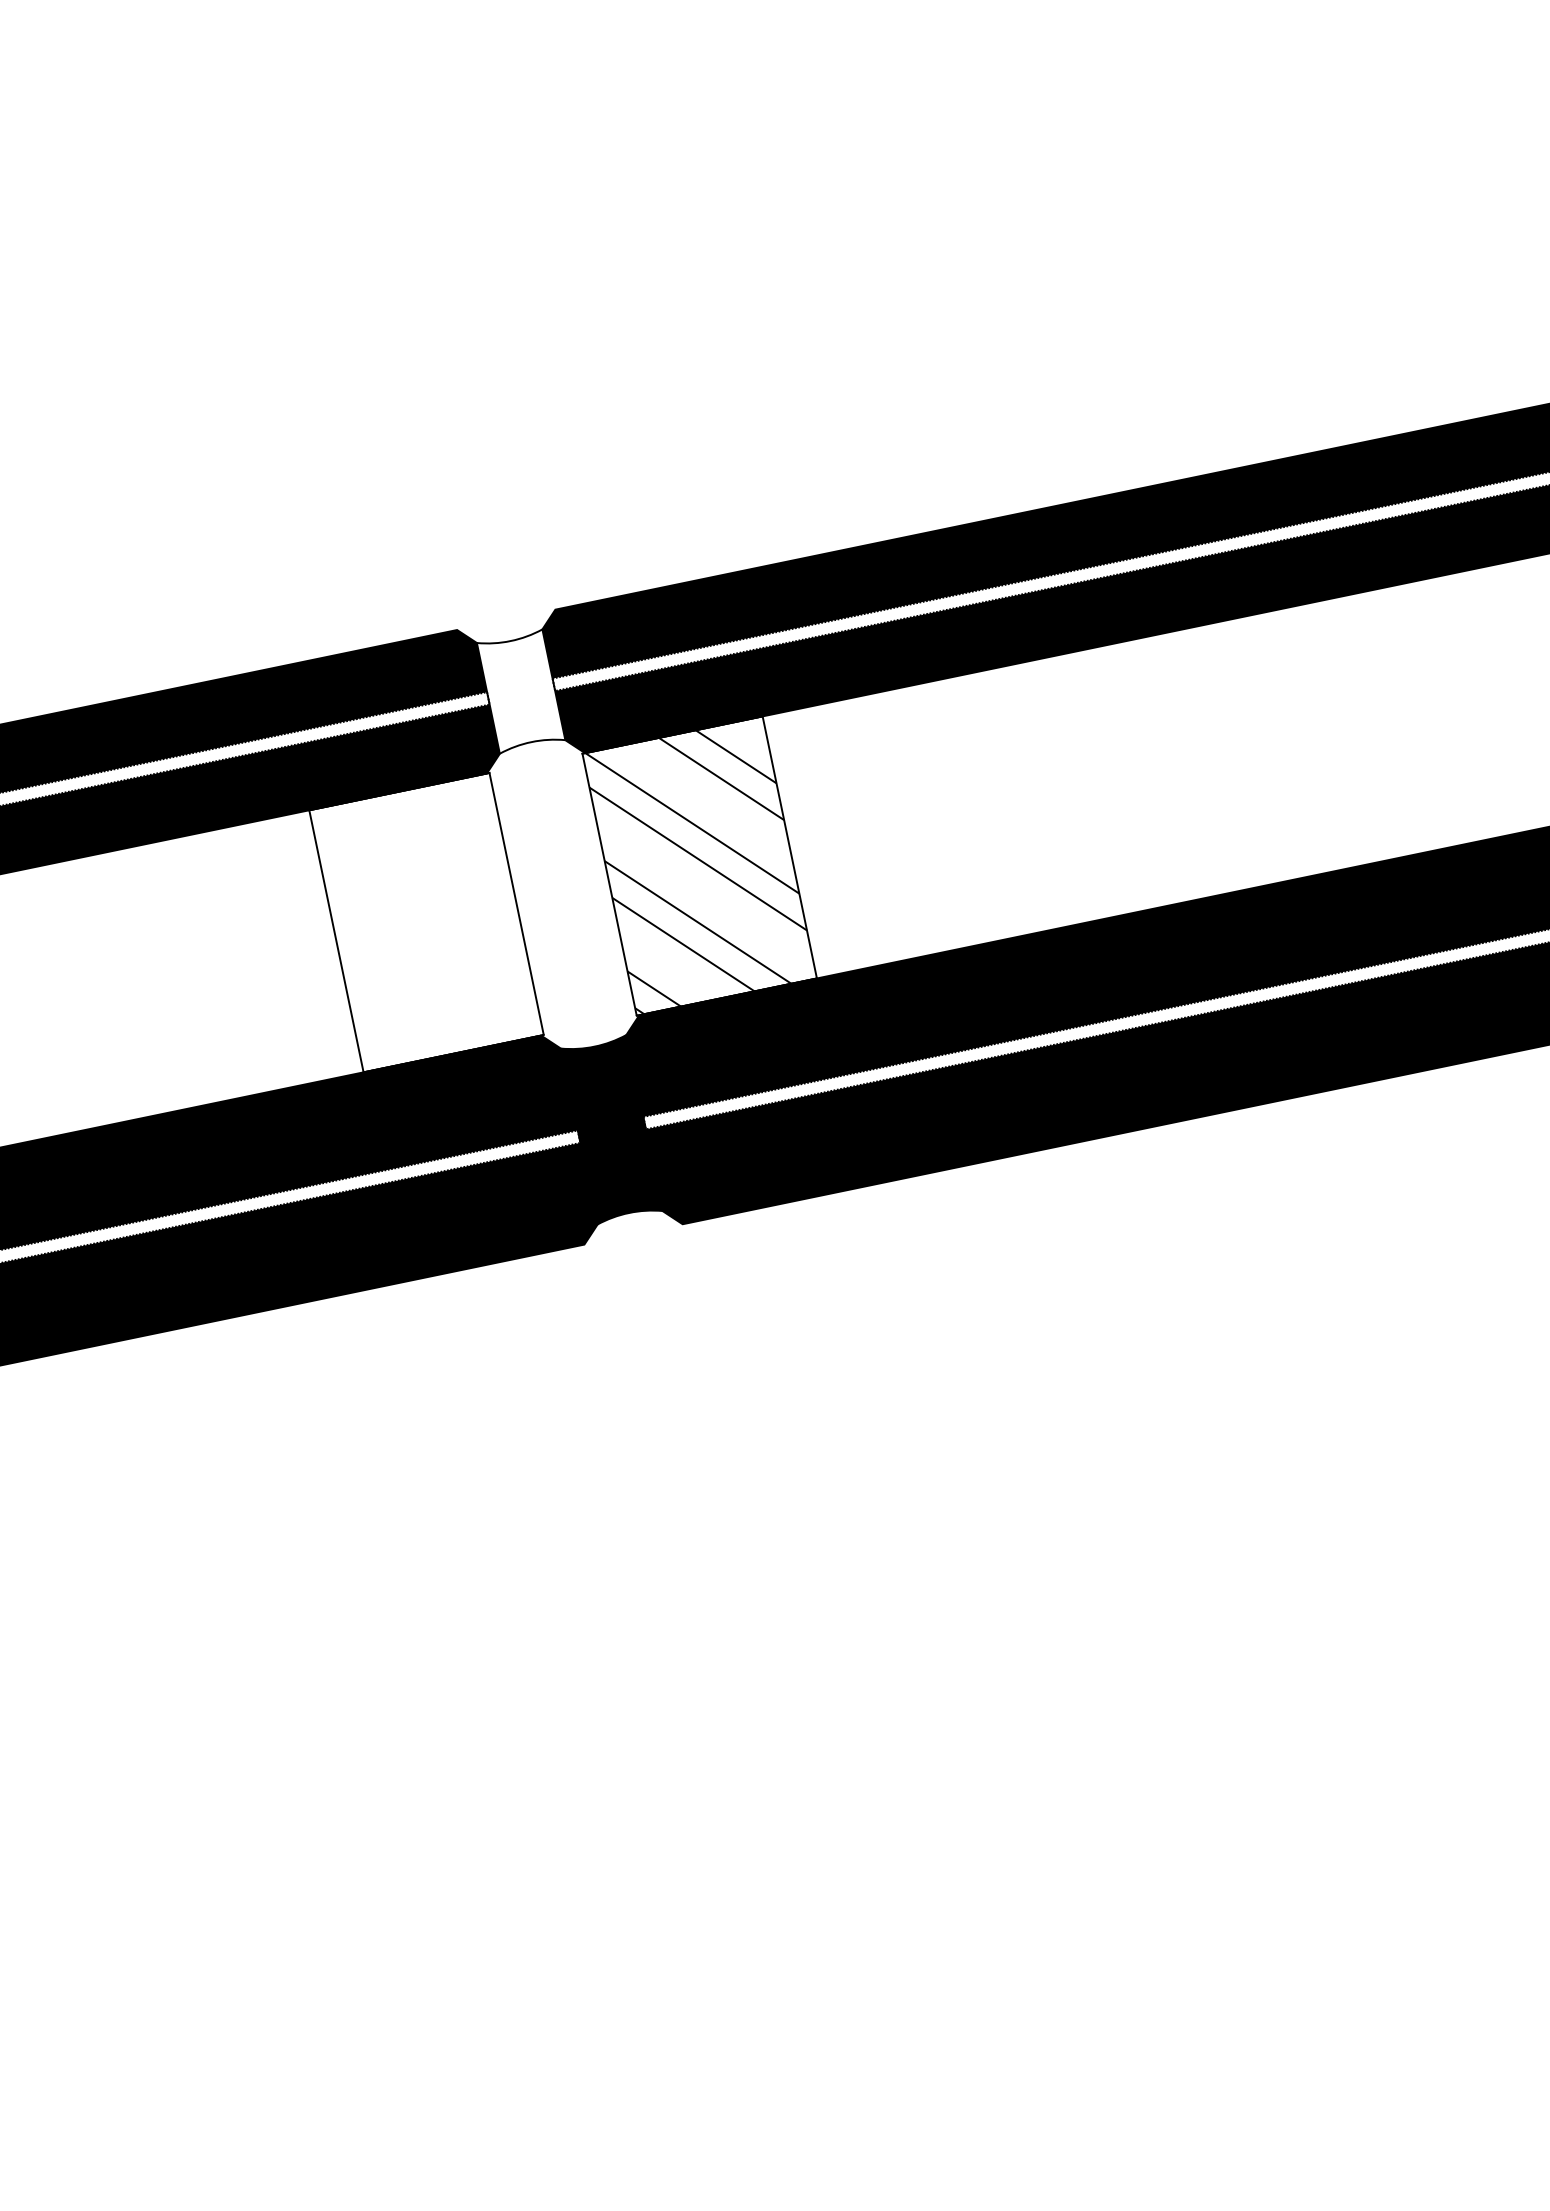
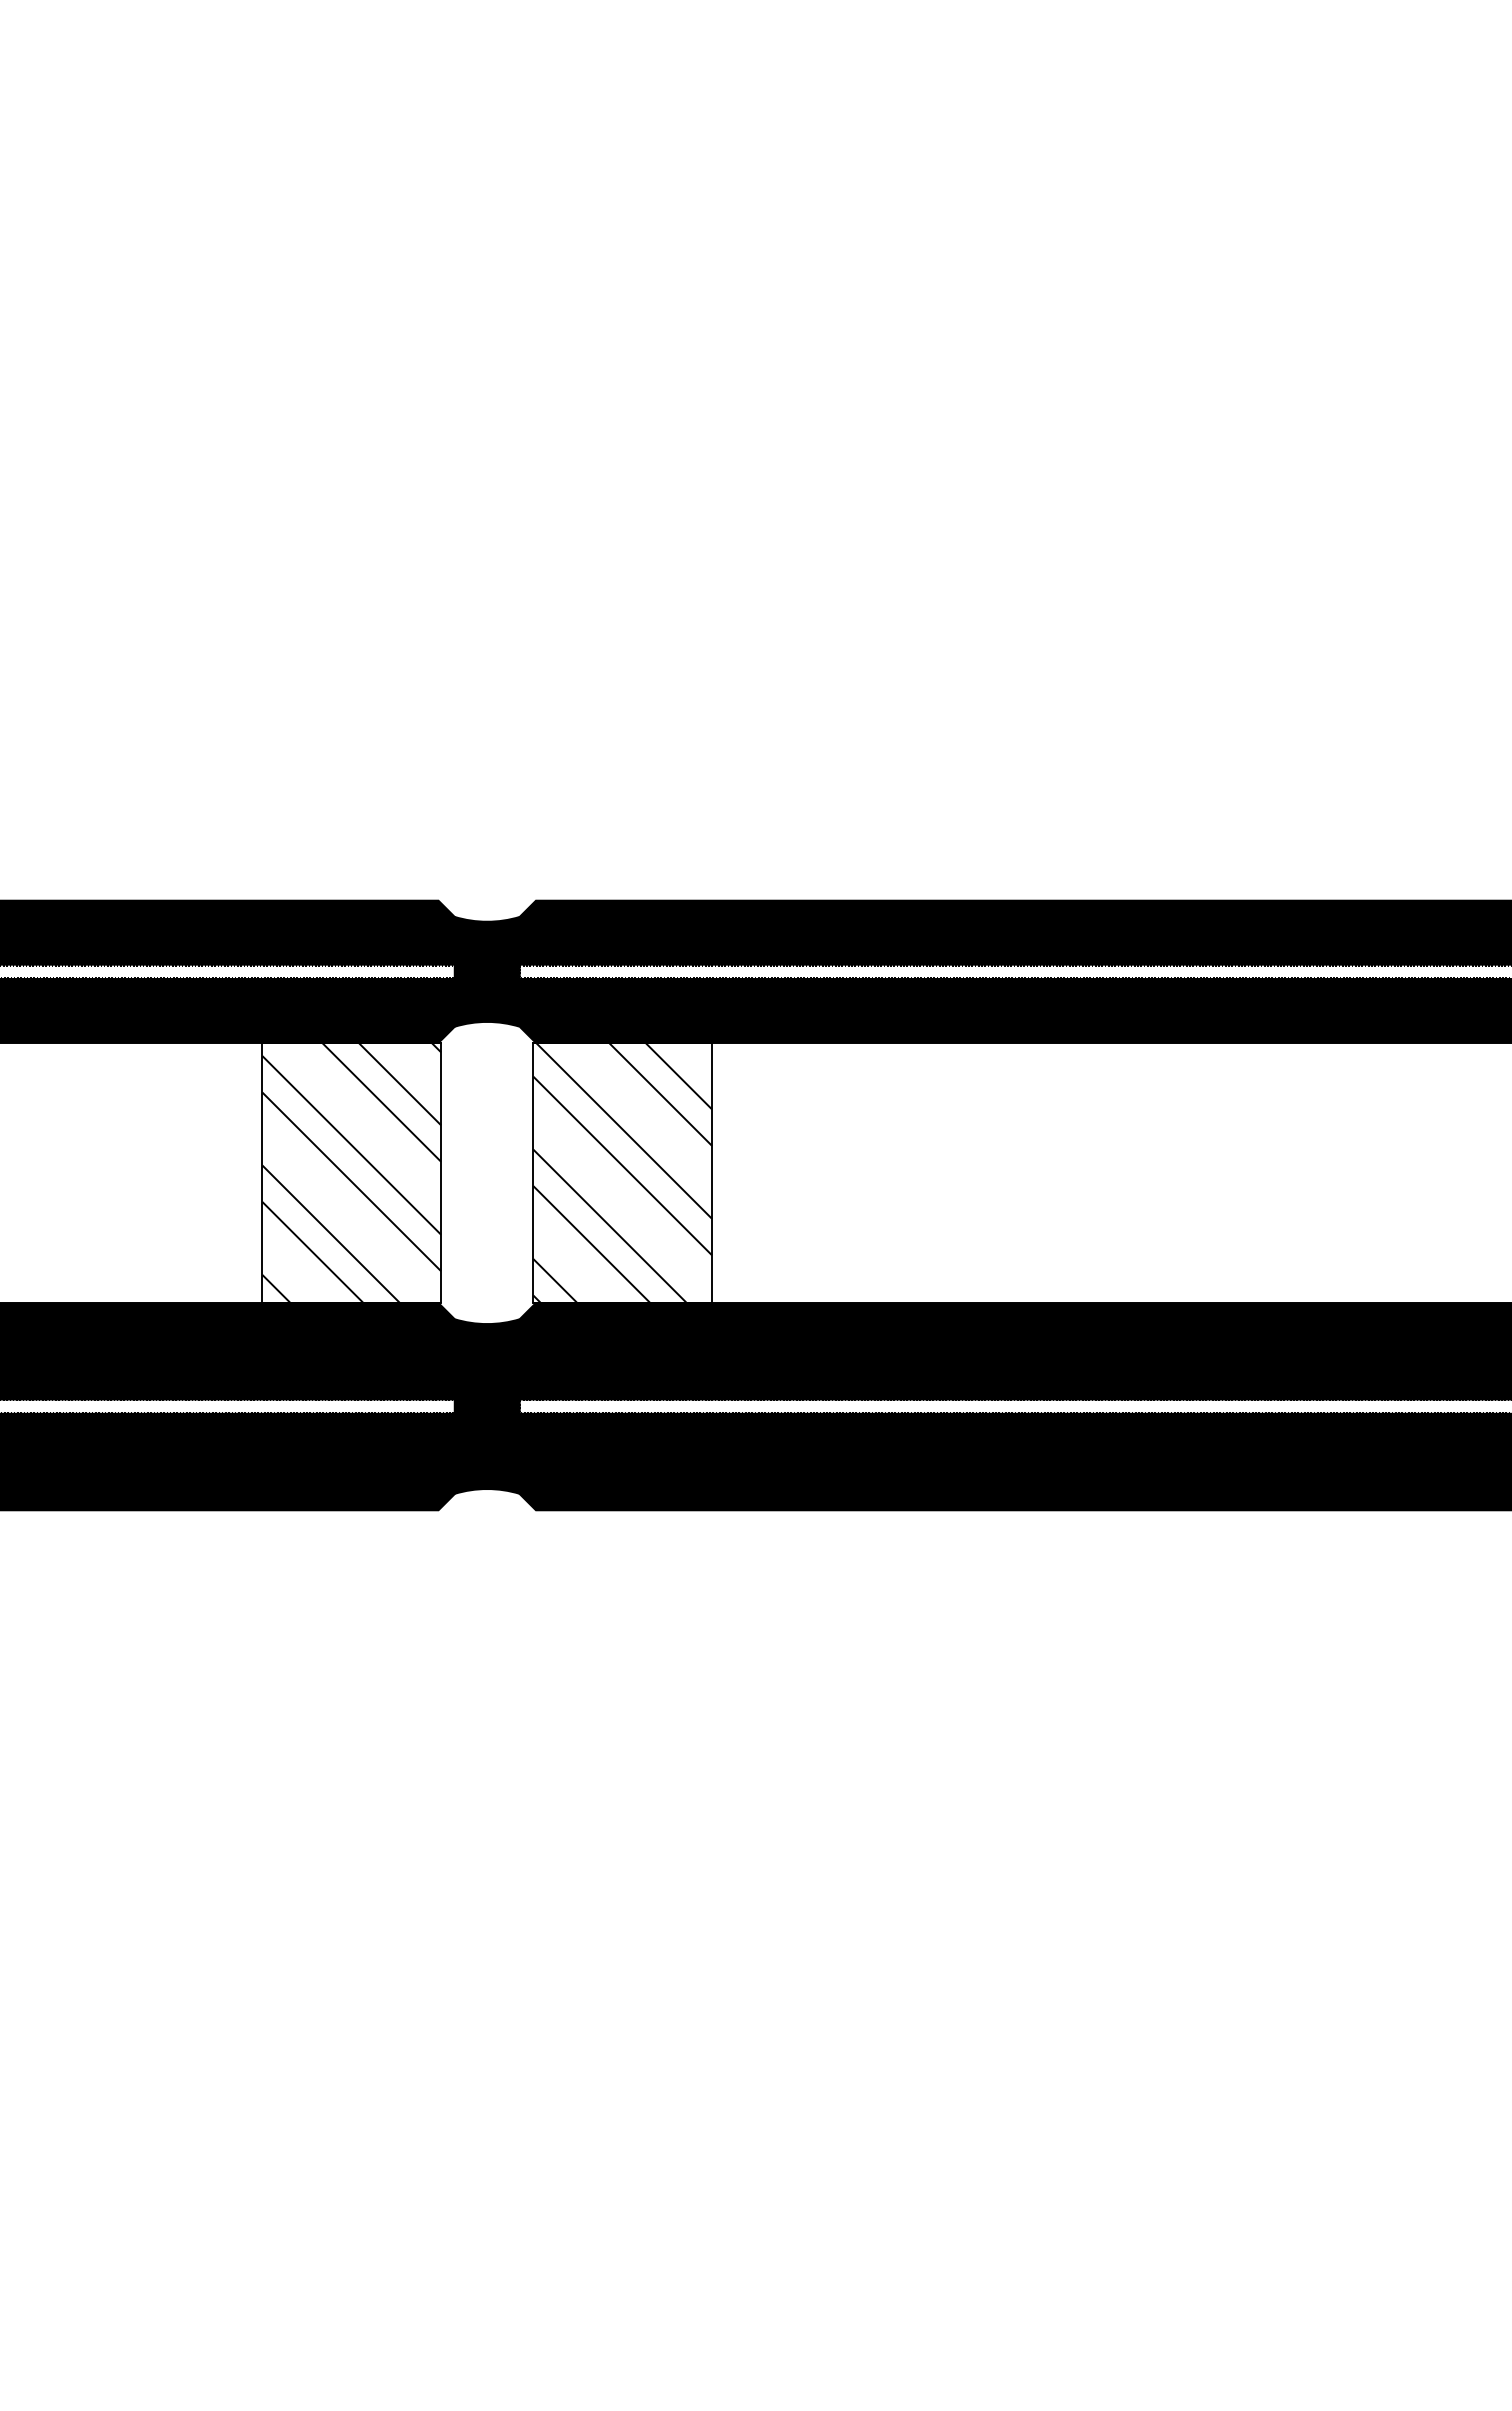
fill: (520, 691) -> (486, 971), added
hatch: (426, 922) -> (351, 1172), added

